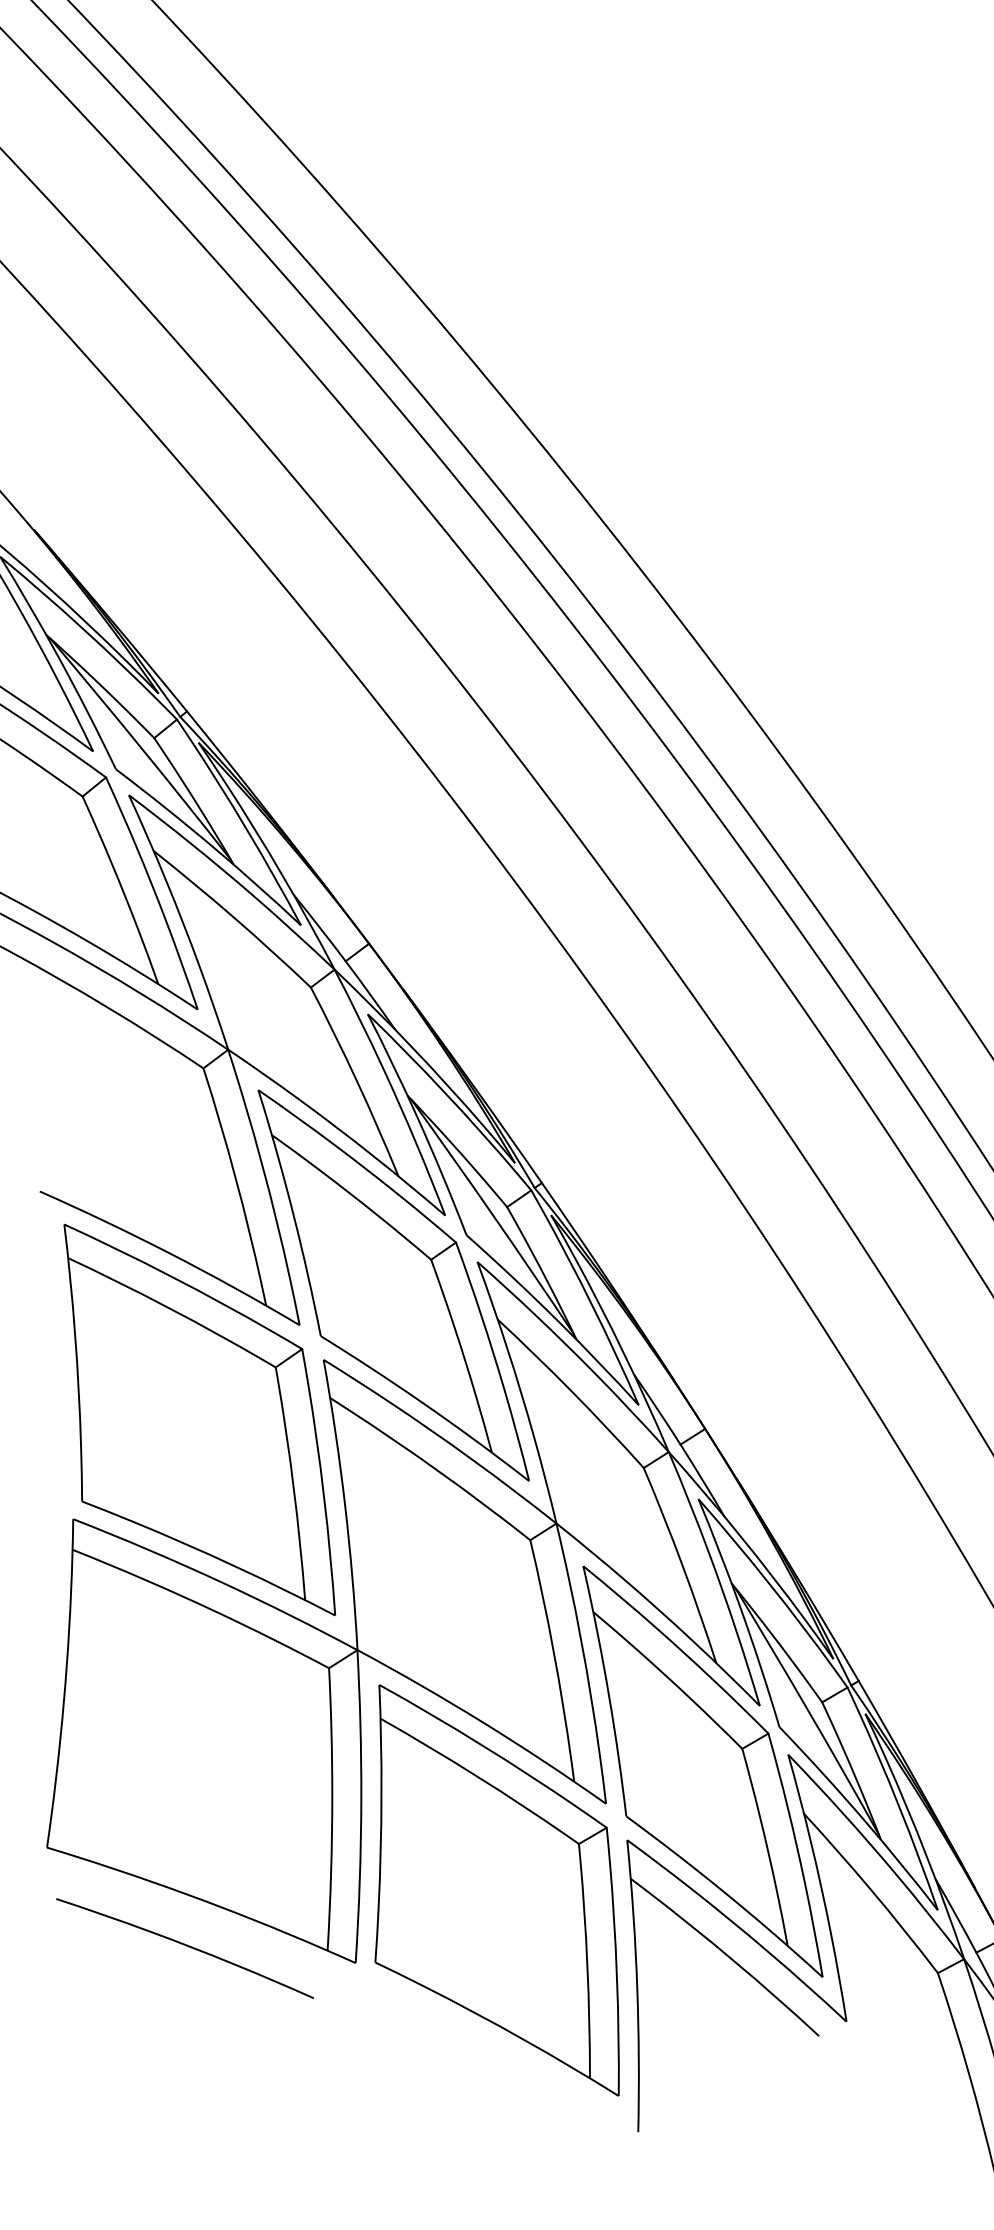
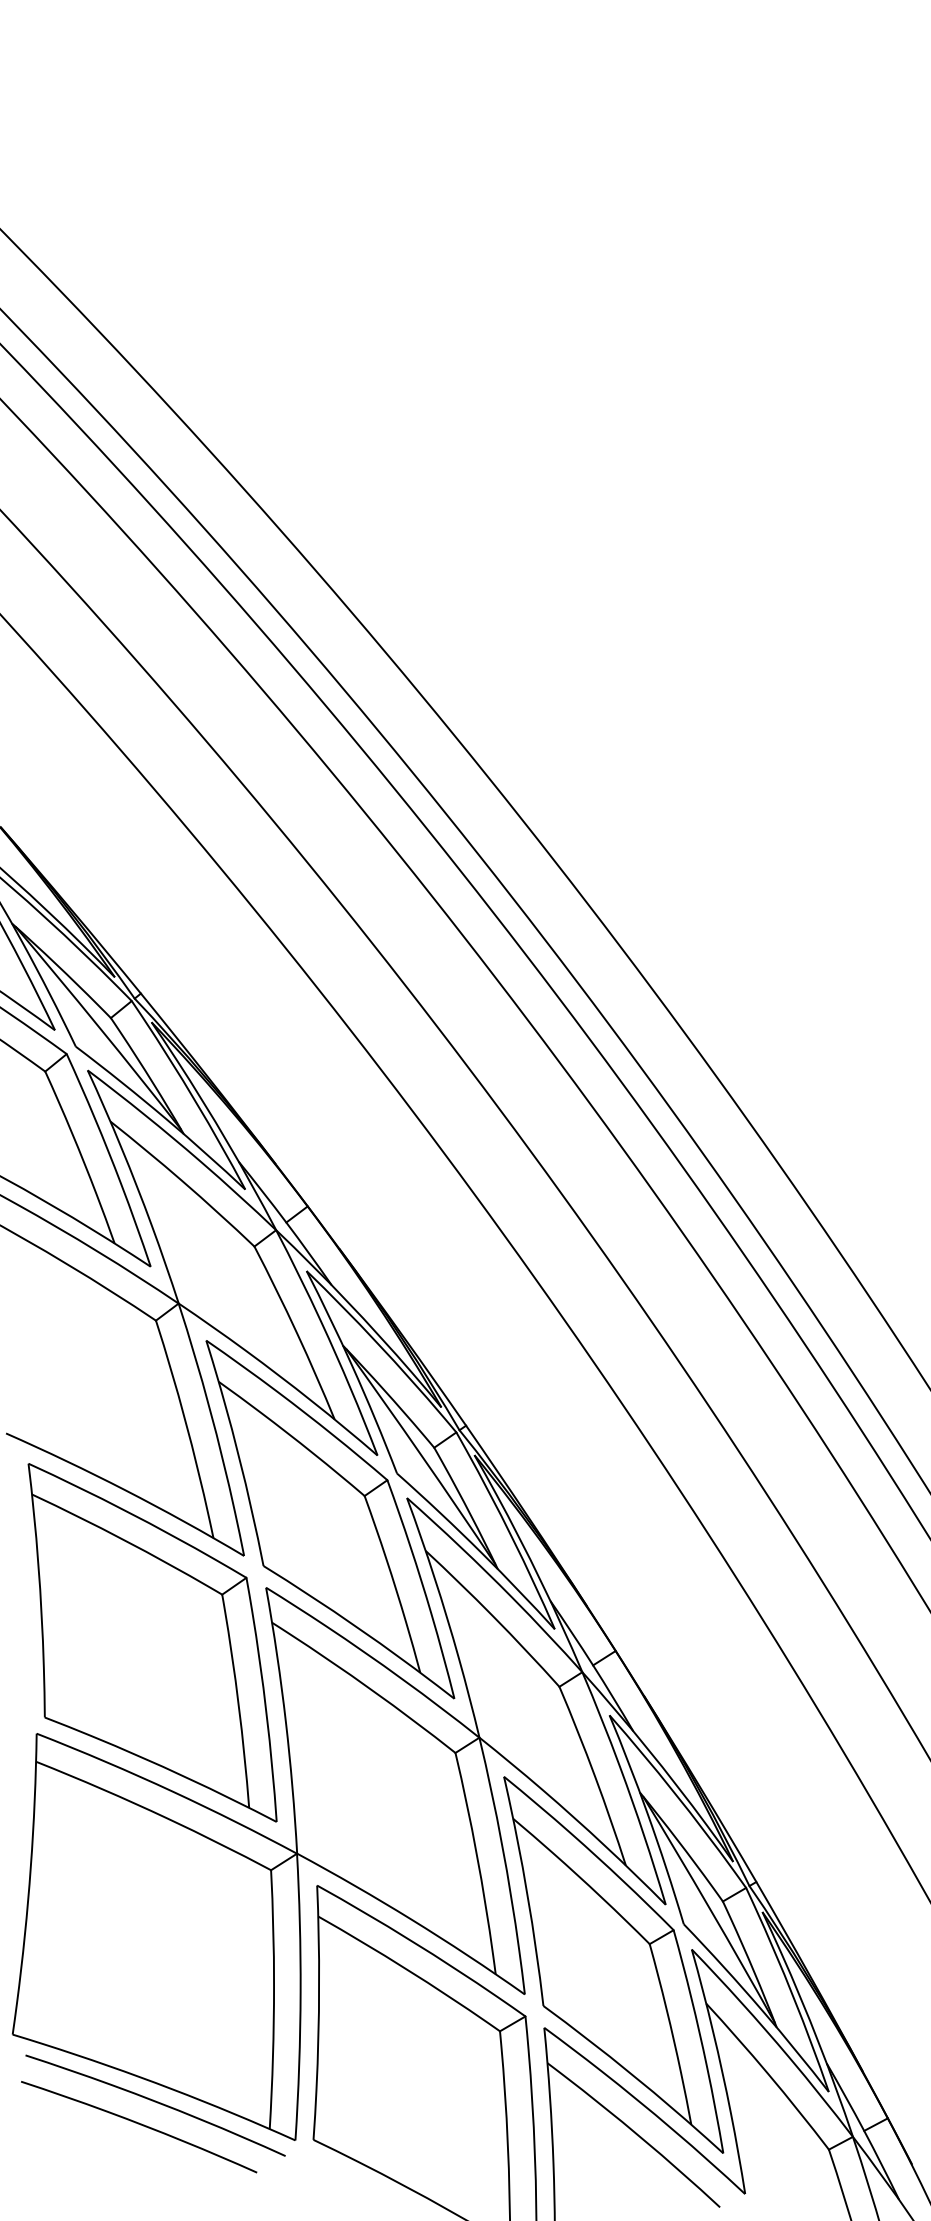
curve: (205, 1922) -> (157, 2103), added

